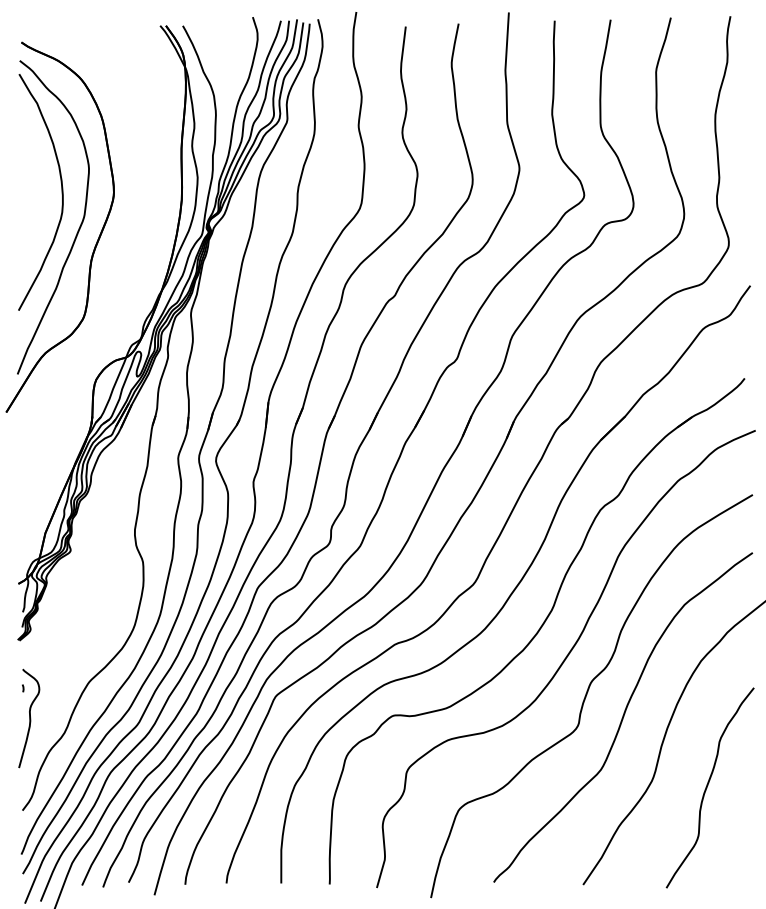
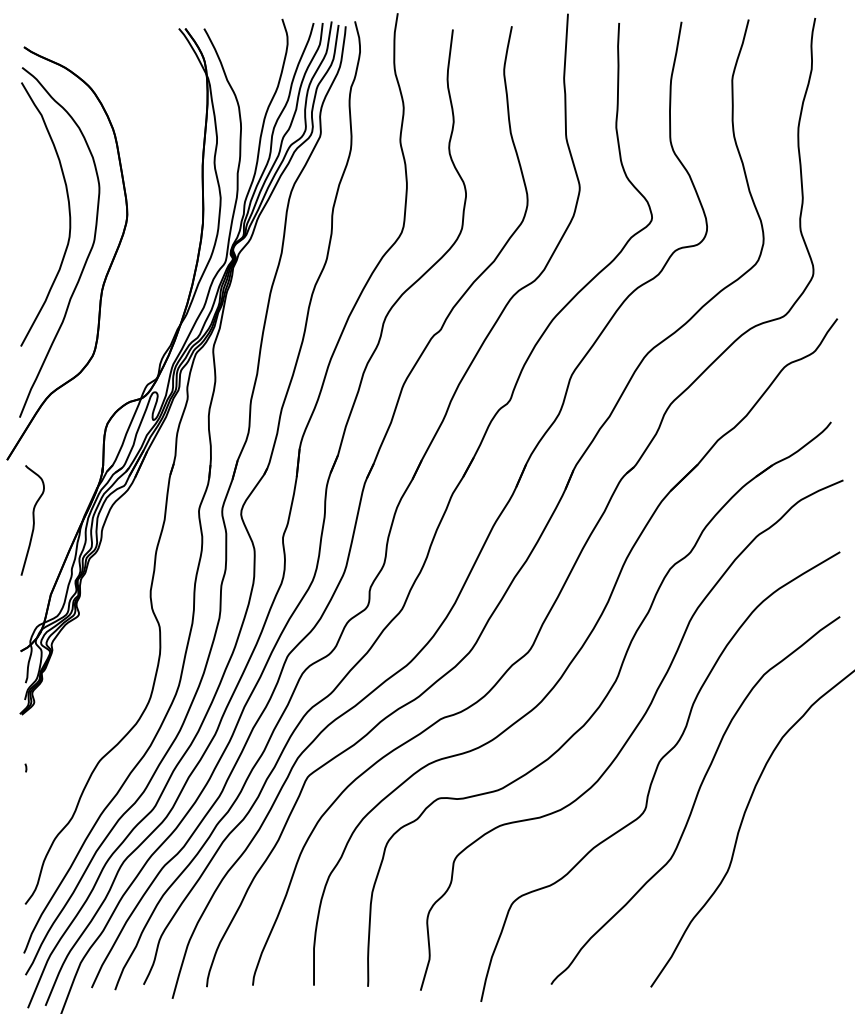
curve: (29, 718) -> (33, 520), moved
curve: (707, 787) -> (789, 878), removed

